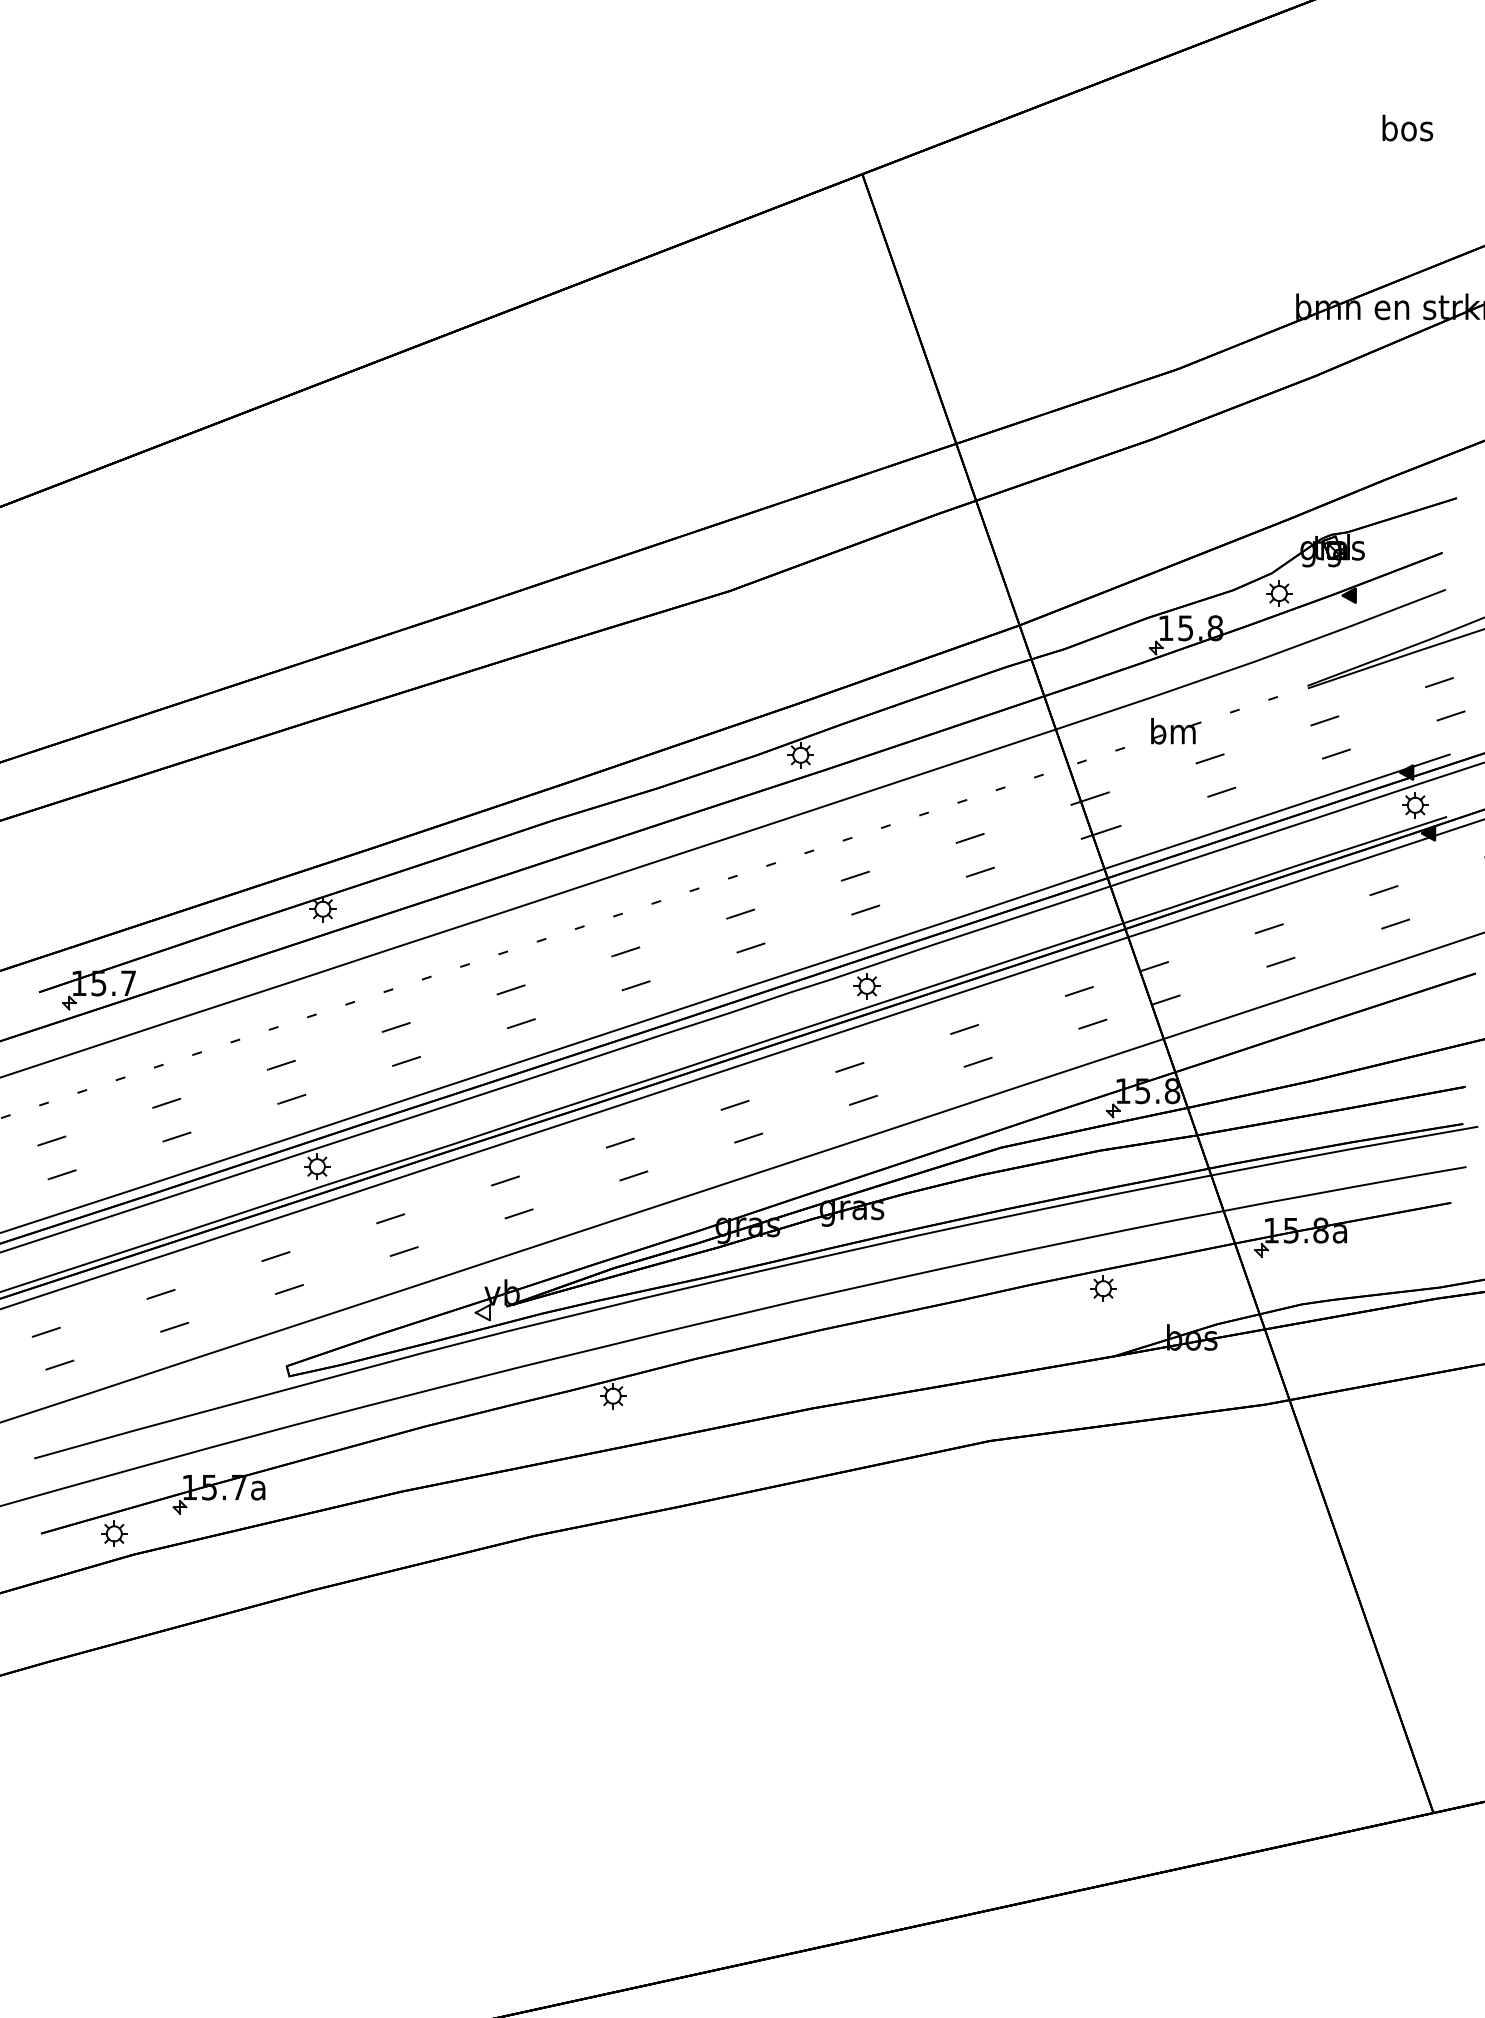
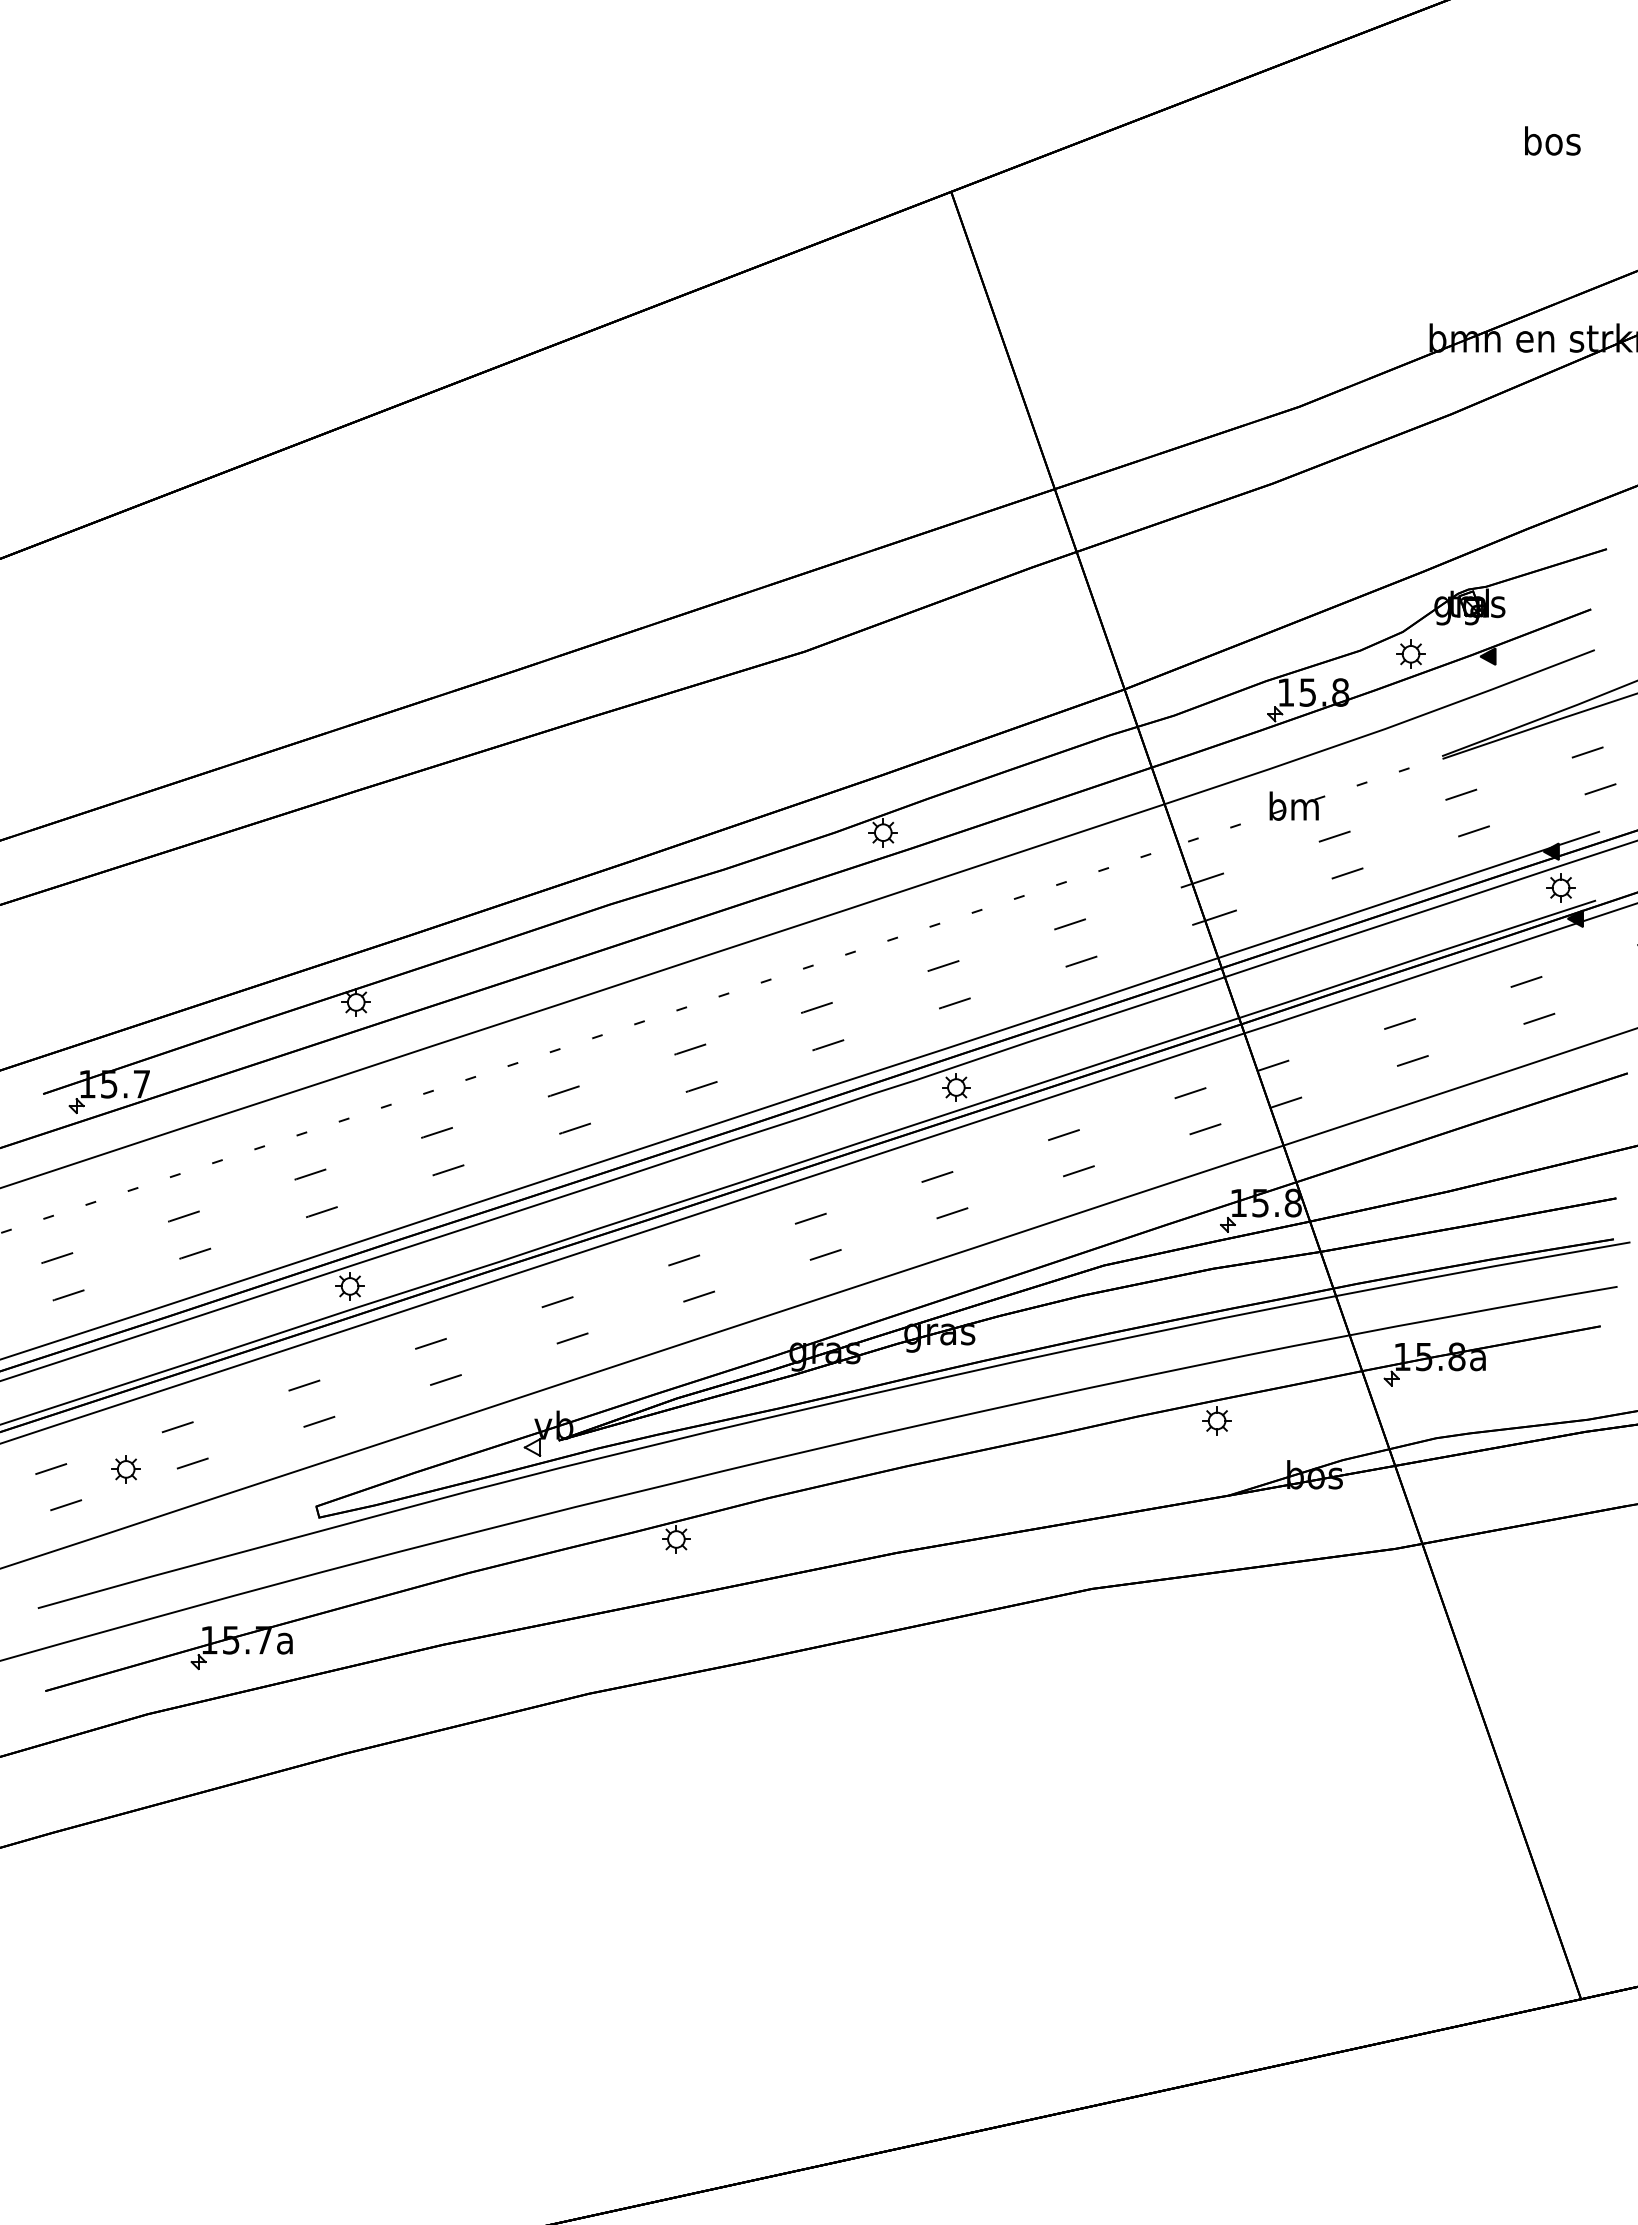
part: (113, 1533) -> (125, 1469), moved

